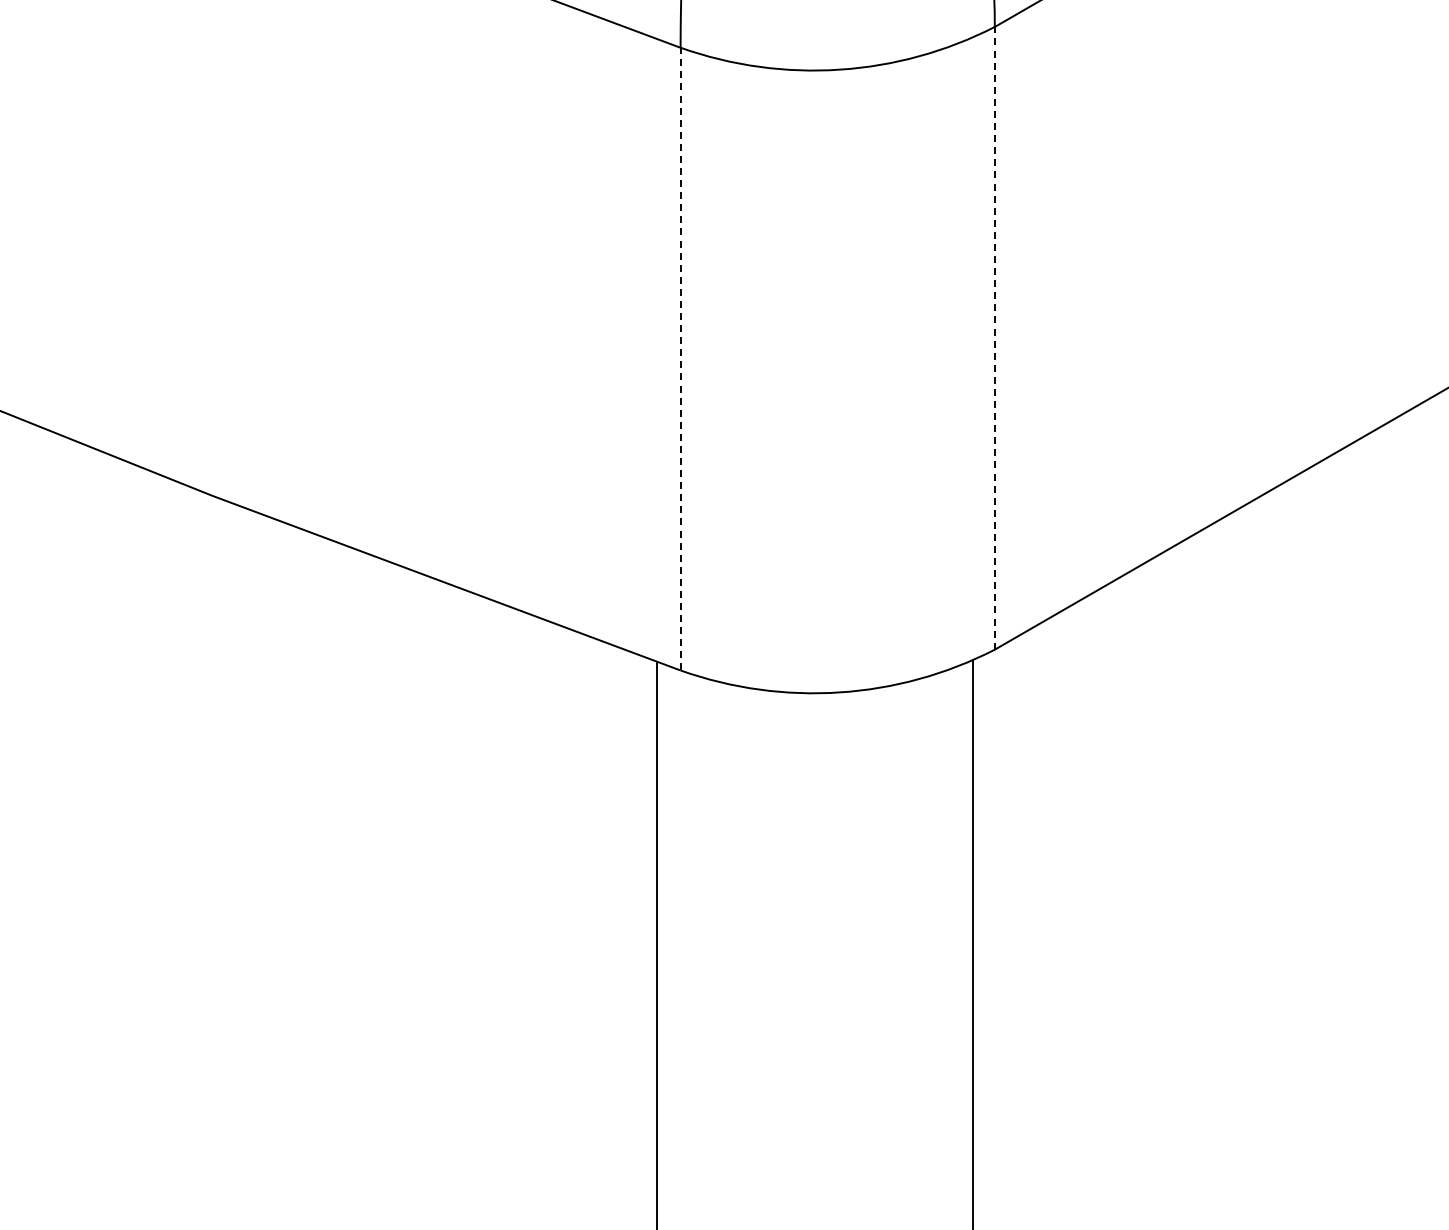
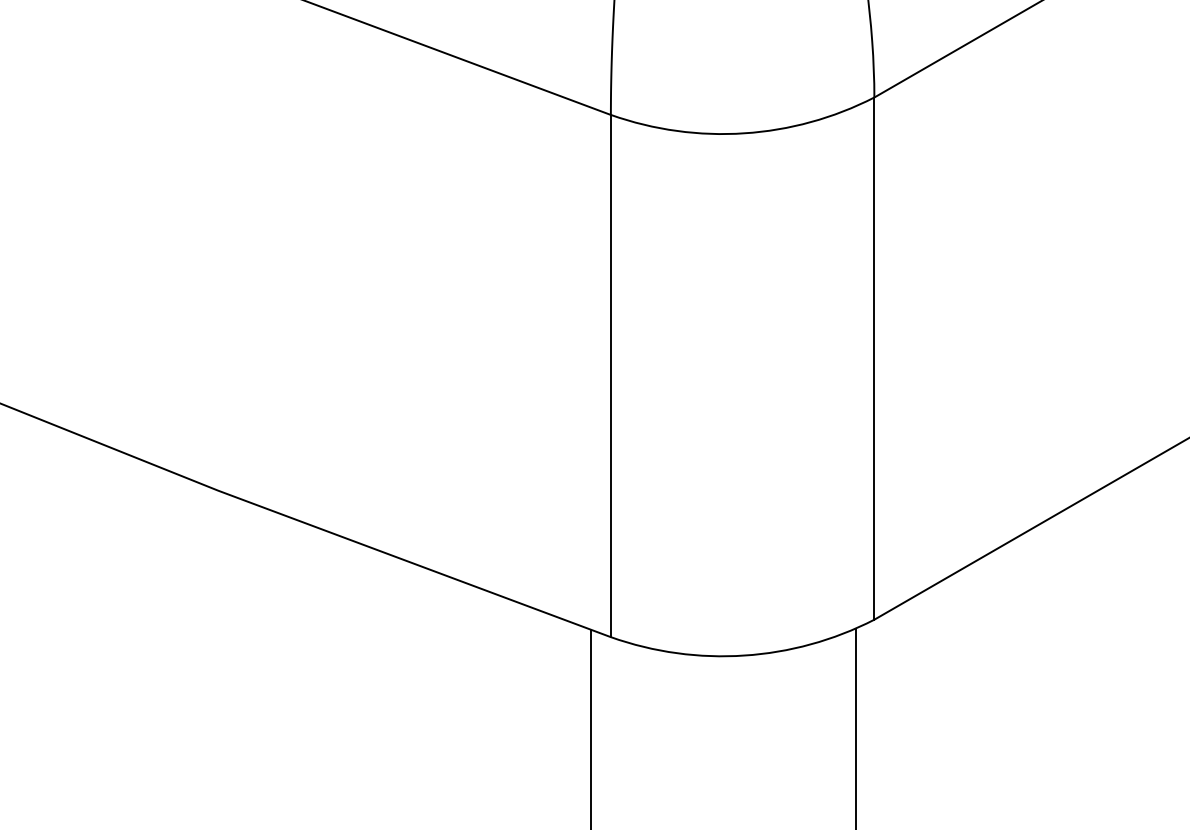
line: (994, 337) -> (874, 357), dashed -> solid
line: (680, 358) -> (610, 375), dashed -> solid

